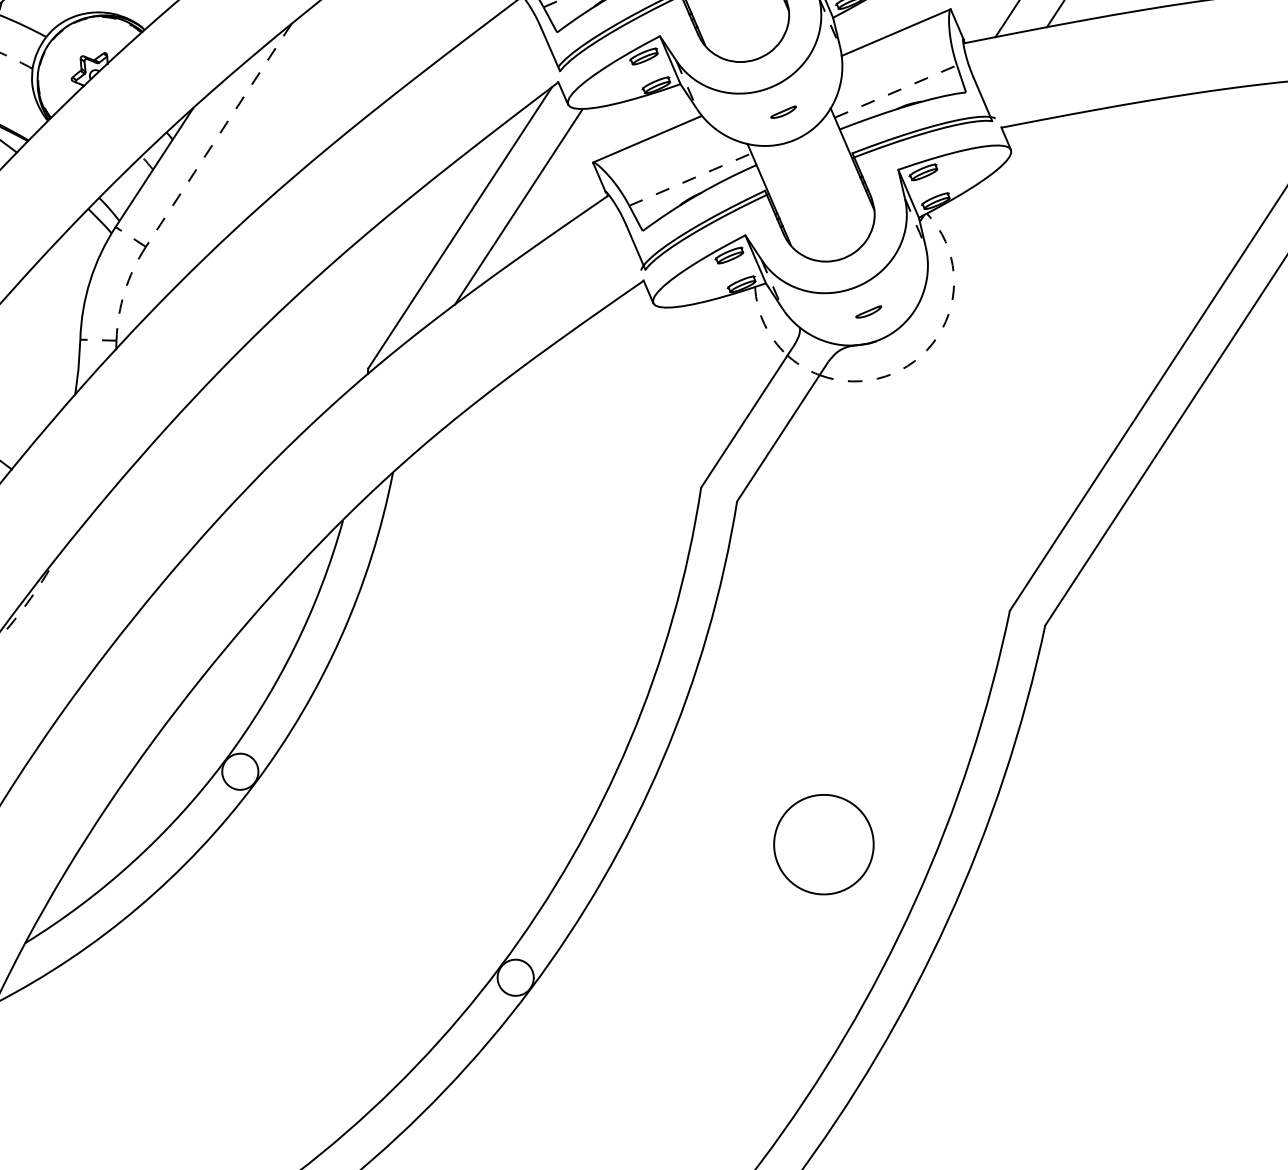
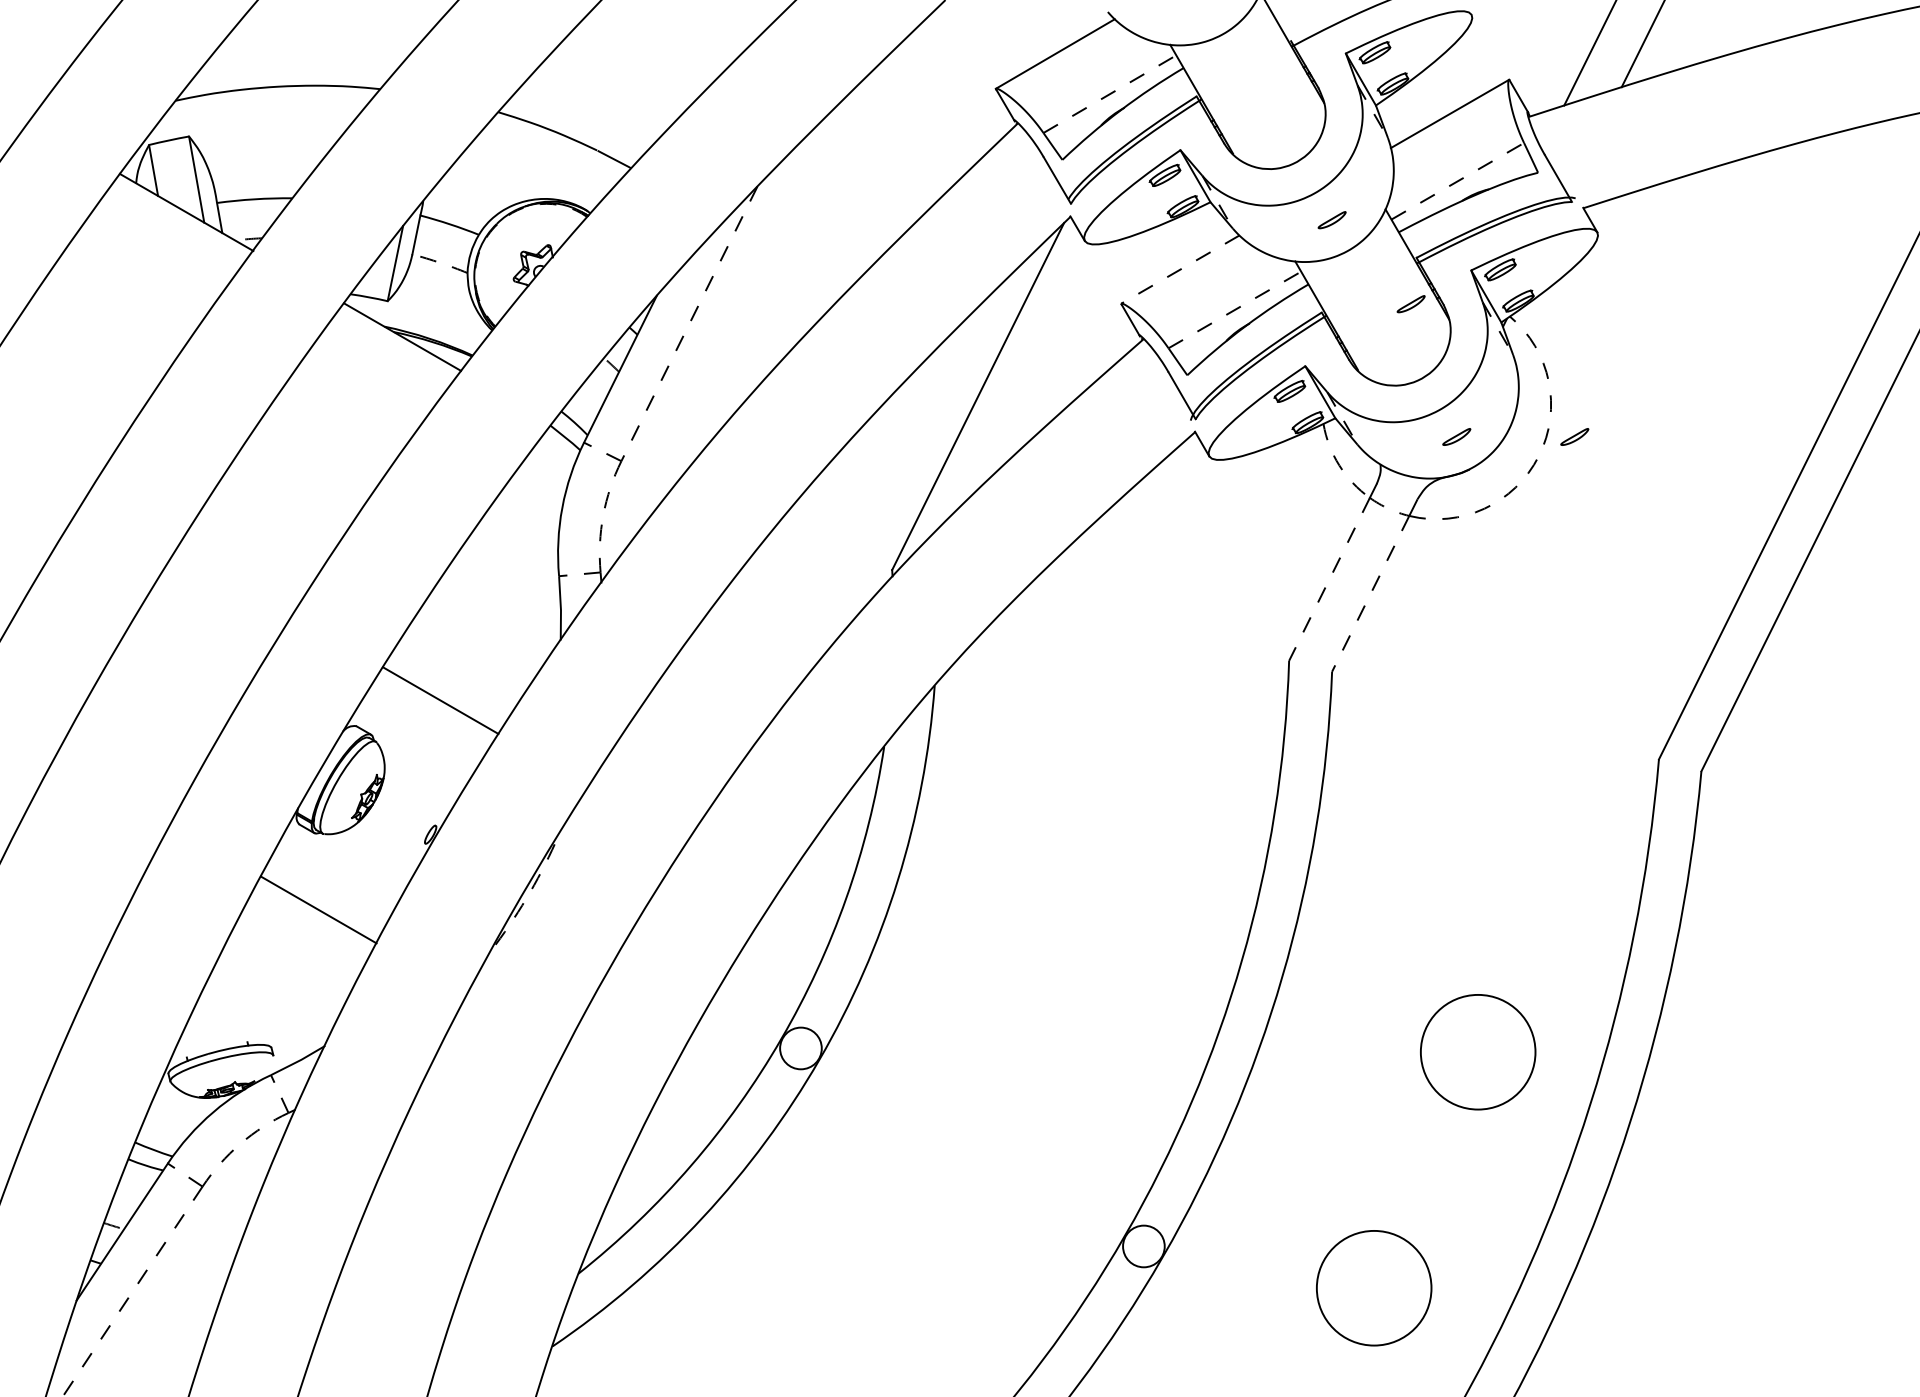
line: (646, 138) -> (1179, 269), solid -> dashed
part: (842, 192) -> (1410, 304), added
line: (518, 206) -> (1042, 364), removed
part: (970, 323) -> (1574, 436), added
line: (744, 421) -> (1329, 579), solid -> dashed
line: (778, 438) -> (1370, 593), solid -> dashed
circle: (710, 1037) -> (1374, 1288), added

